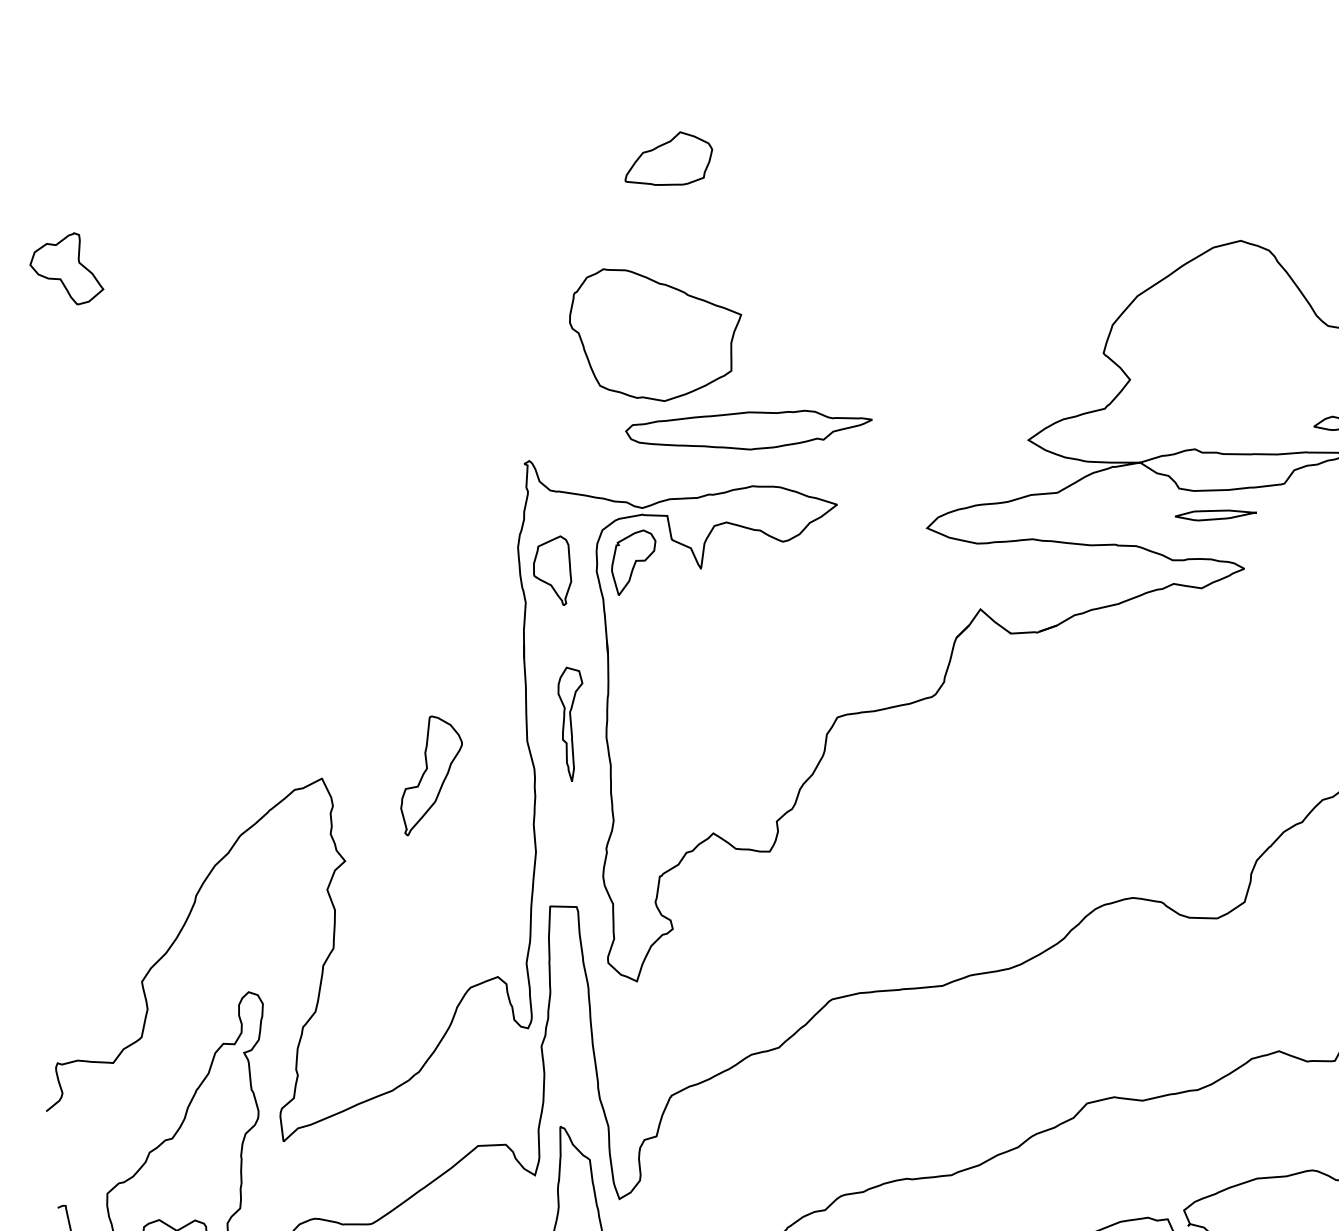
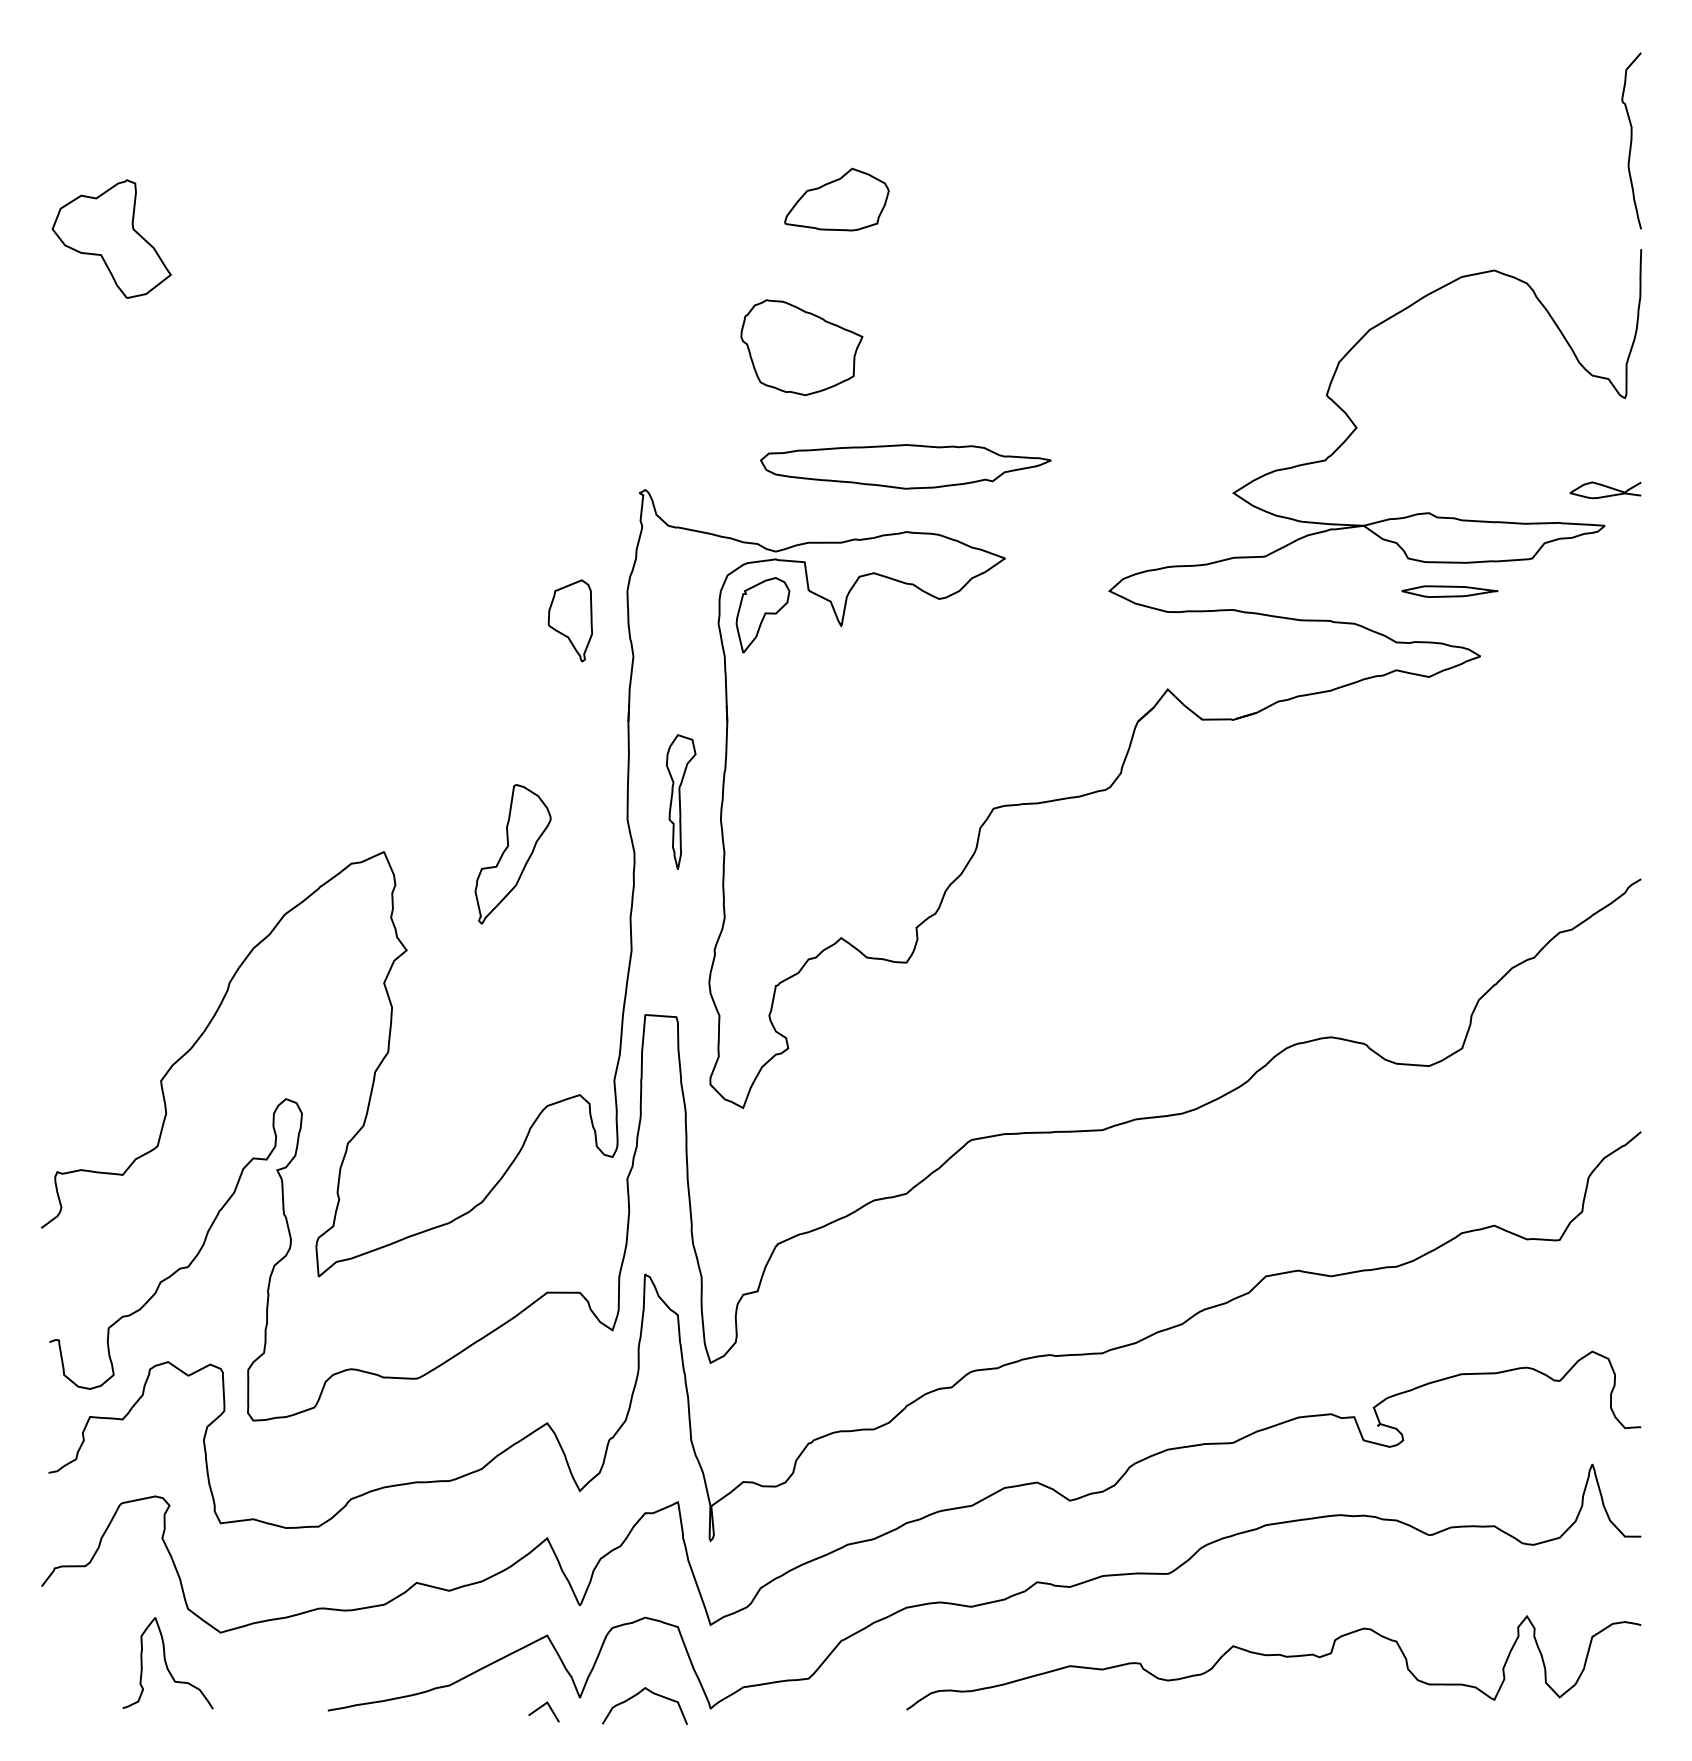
part: (668, 158) -> (836, 199), moved
part: (66, 268) -> (111, 238), size x1.4
part: (656, 333) -> (801, 347), size x0.6
part: (551, 570) -> (569, 620), moved

